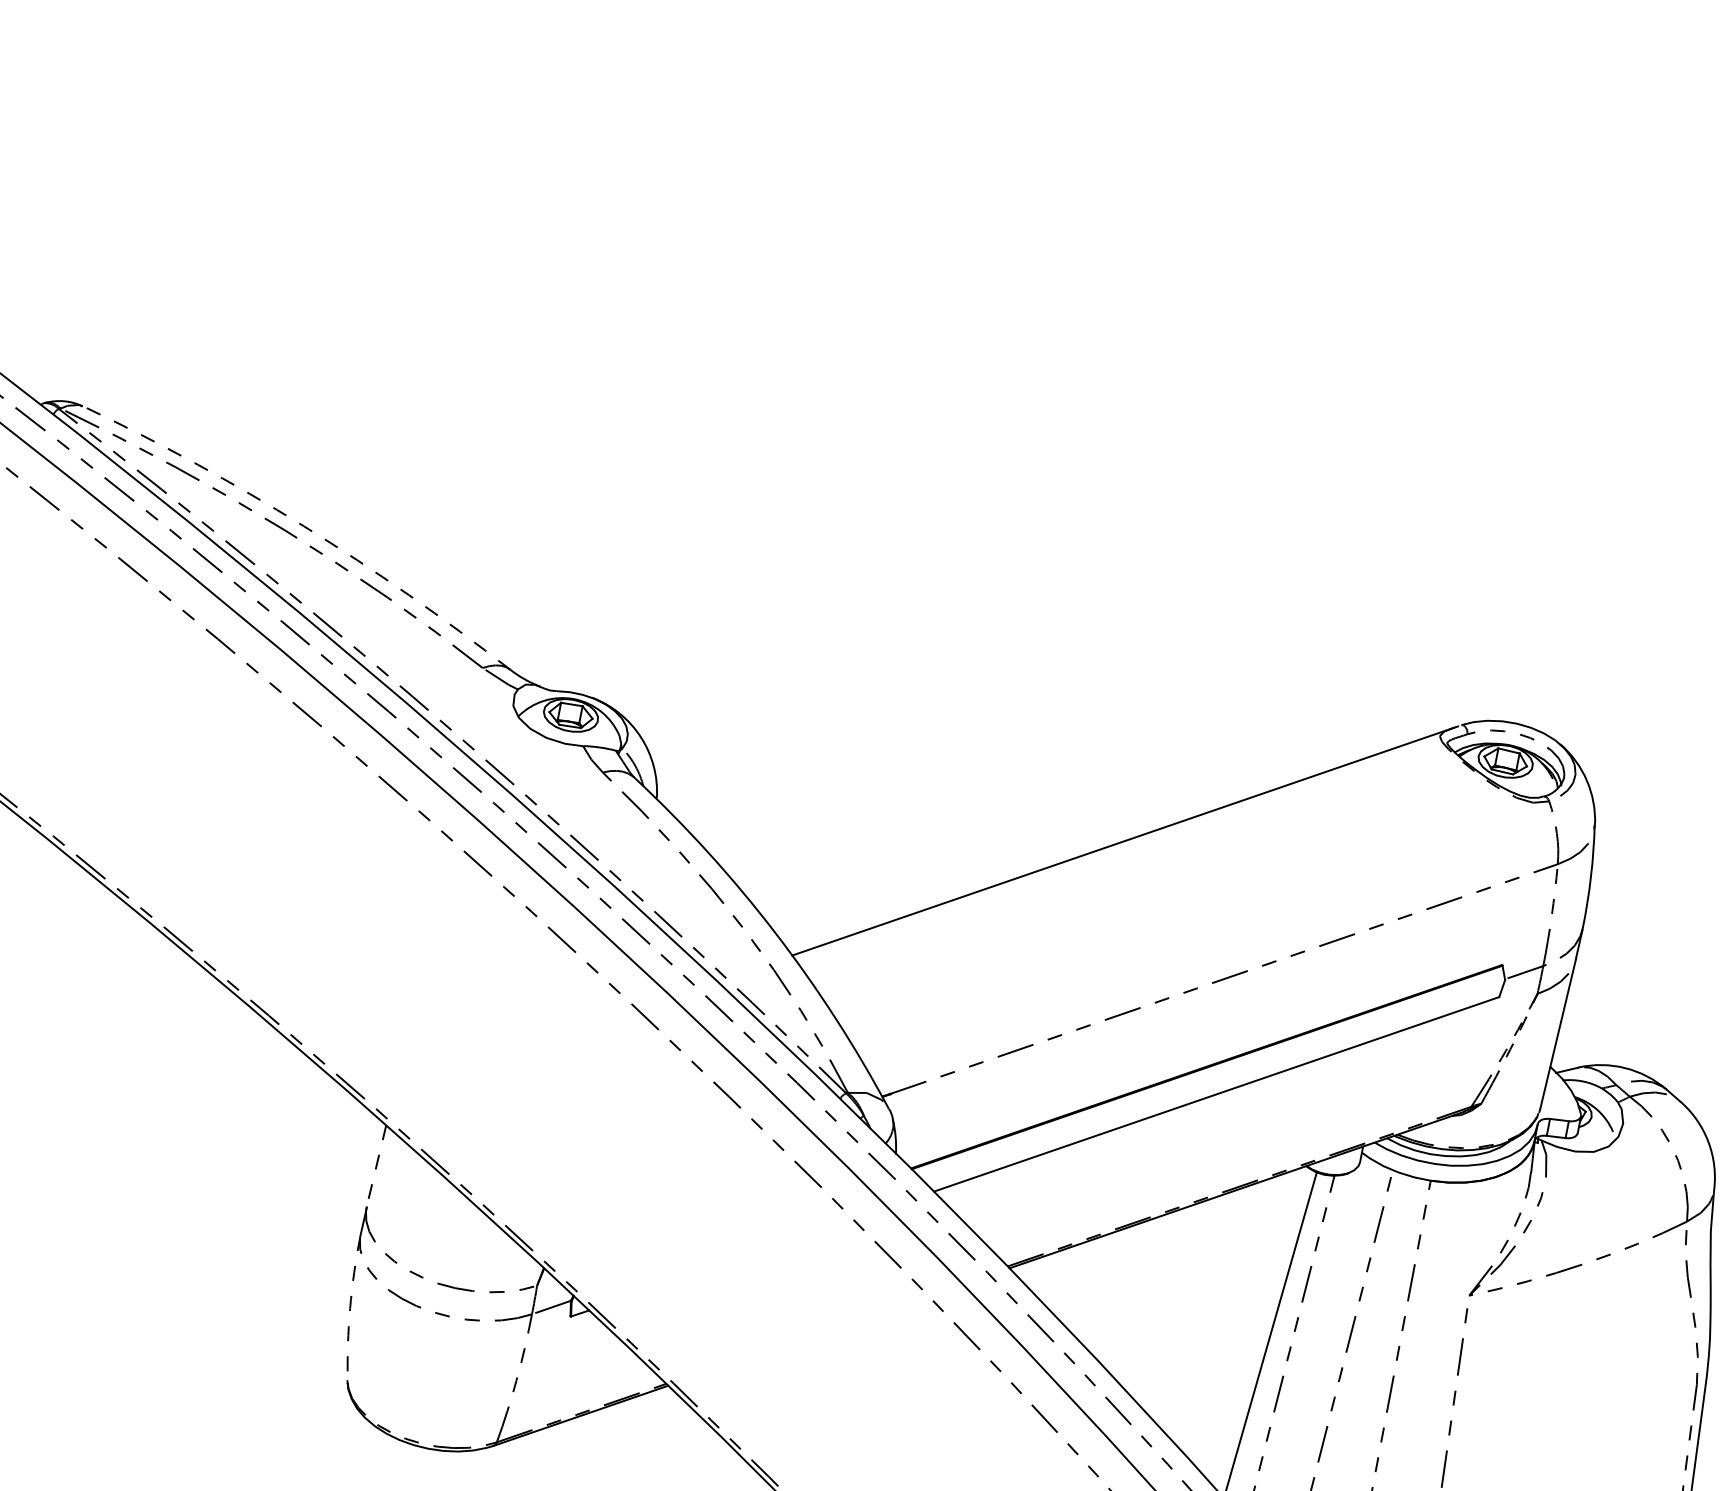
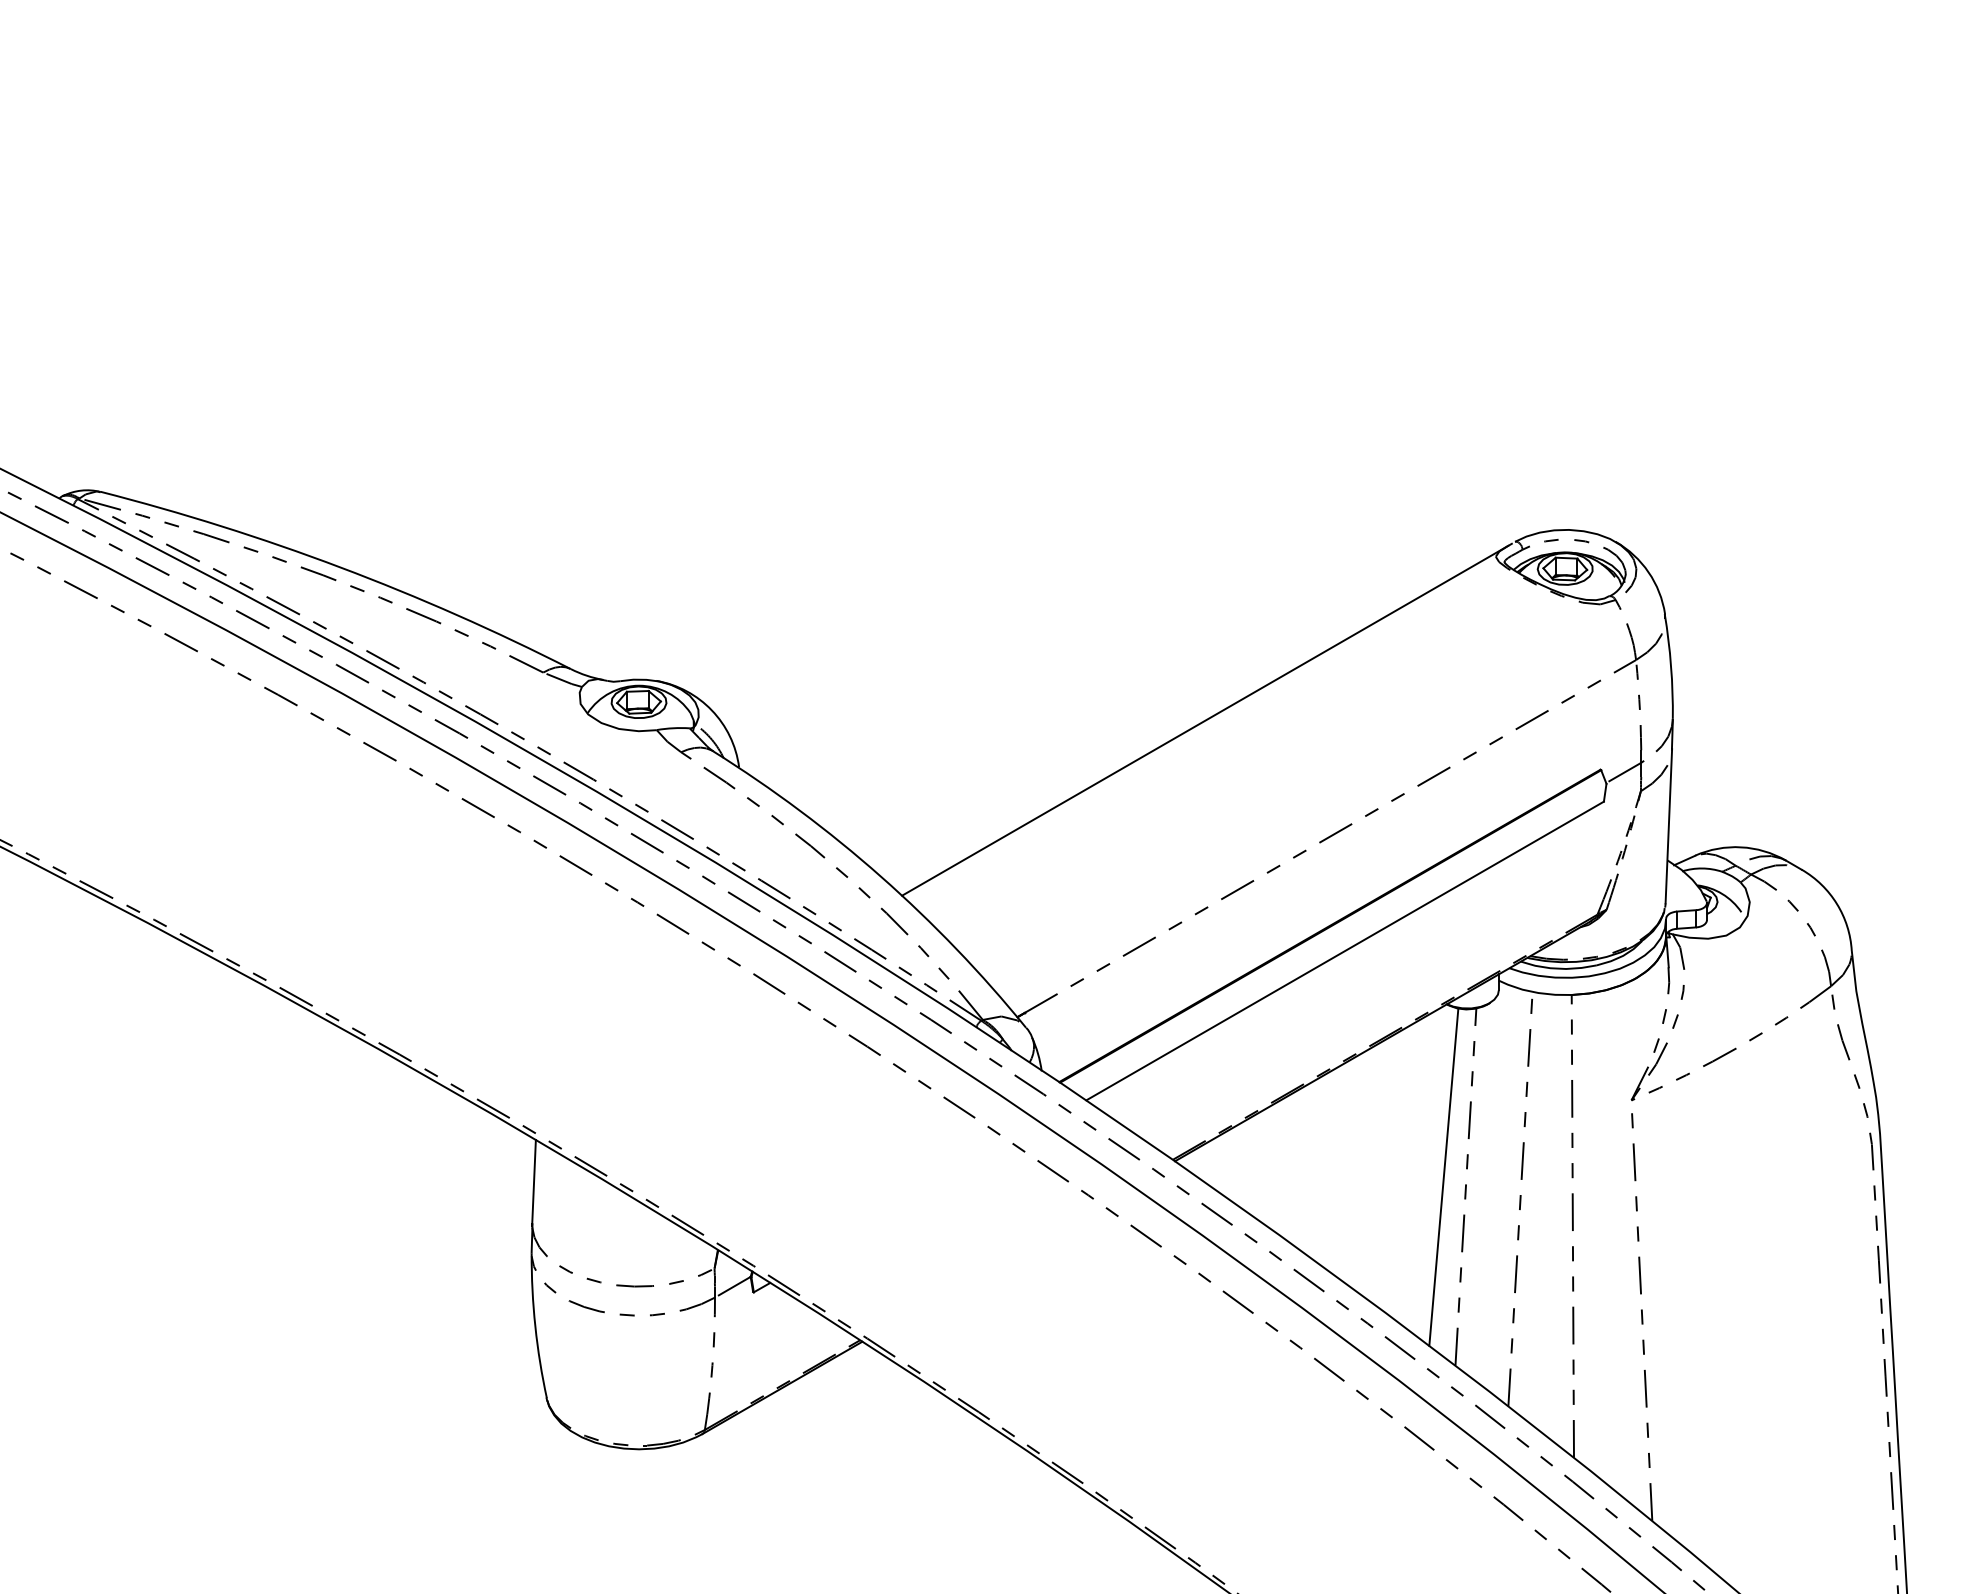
arc: (303, 526) -> (340, 567), dashed -> solid
line: (376, 1165) -> (534, 1181), dashed -> solid
arc: (350, 1308) -> (535, 1326), dashed -> solid

